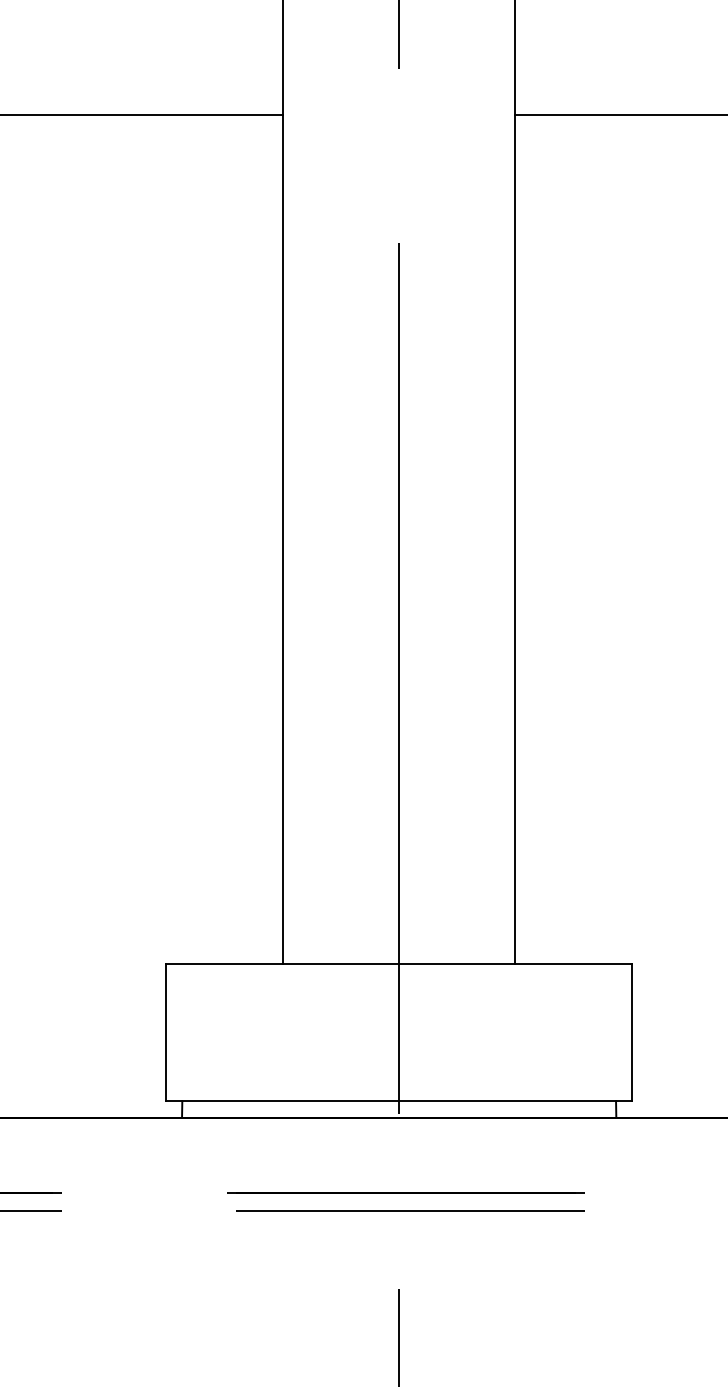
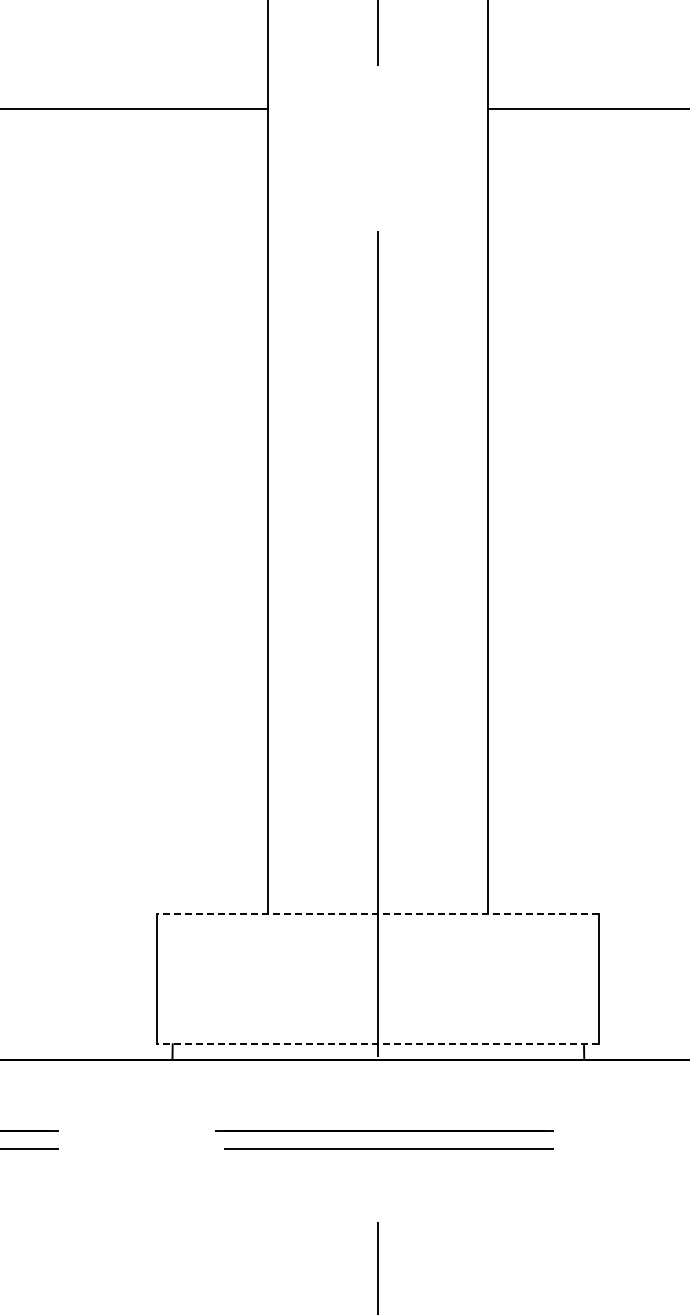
line: (398, 964) -> (377, 914), solid -> dashed
line: (398, 1101) -> (377, 1044), solid -> dashed

